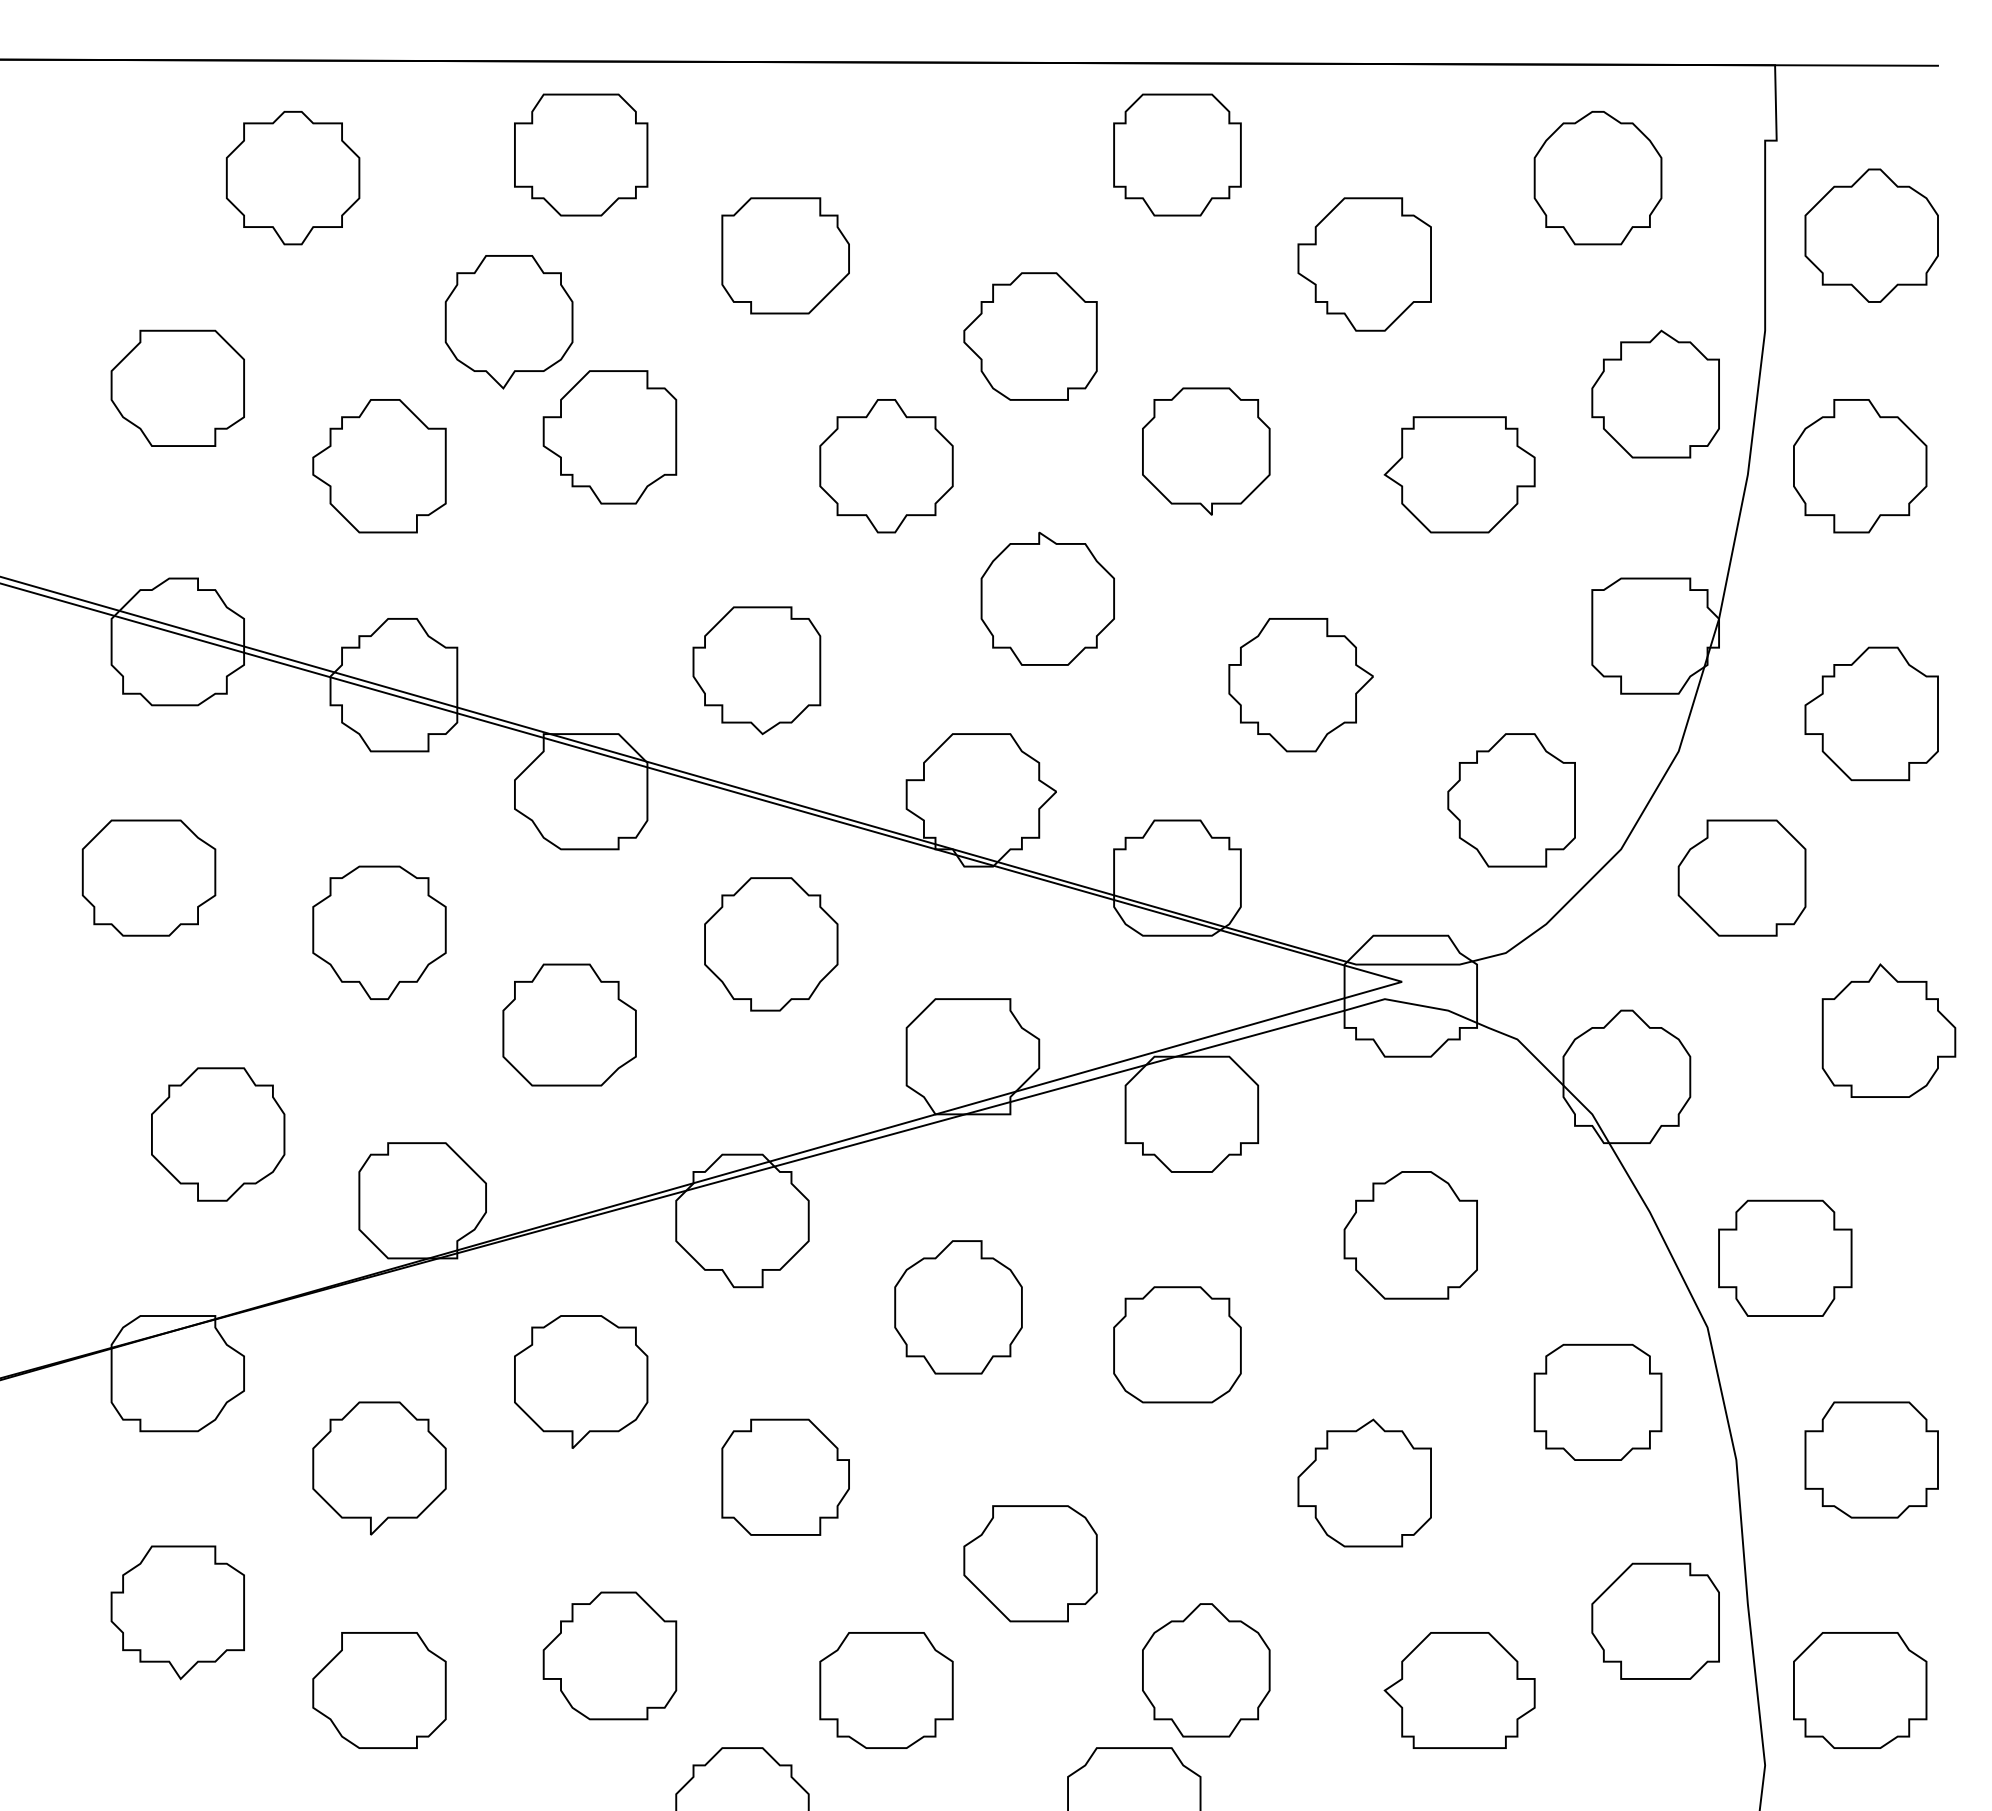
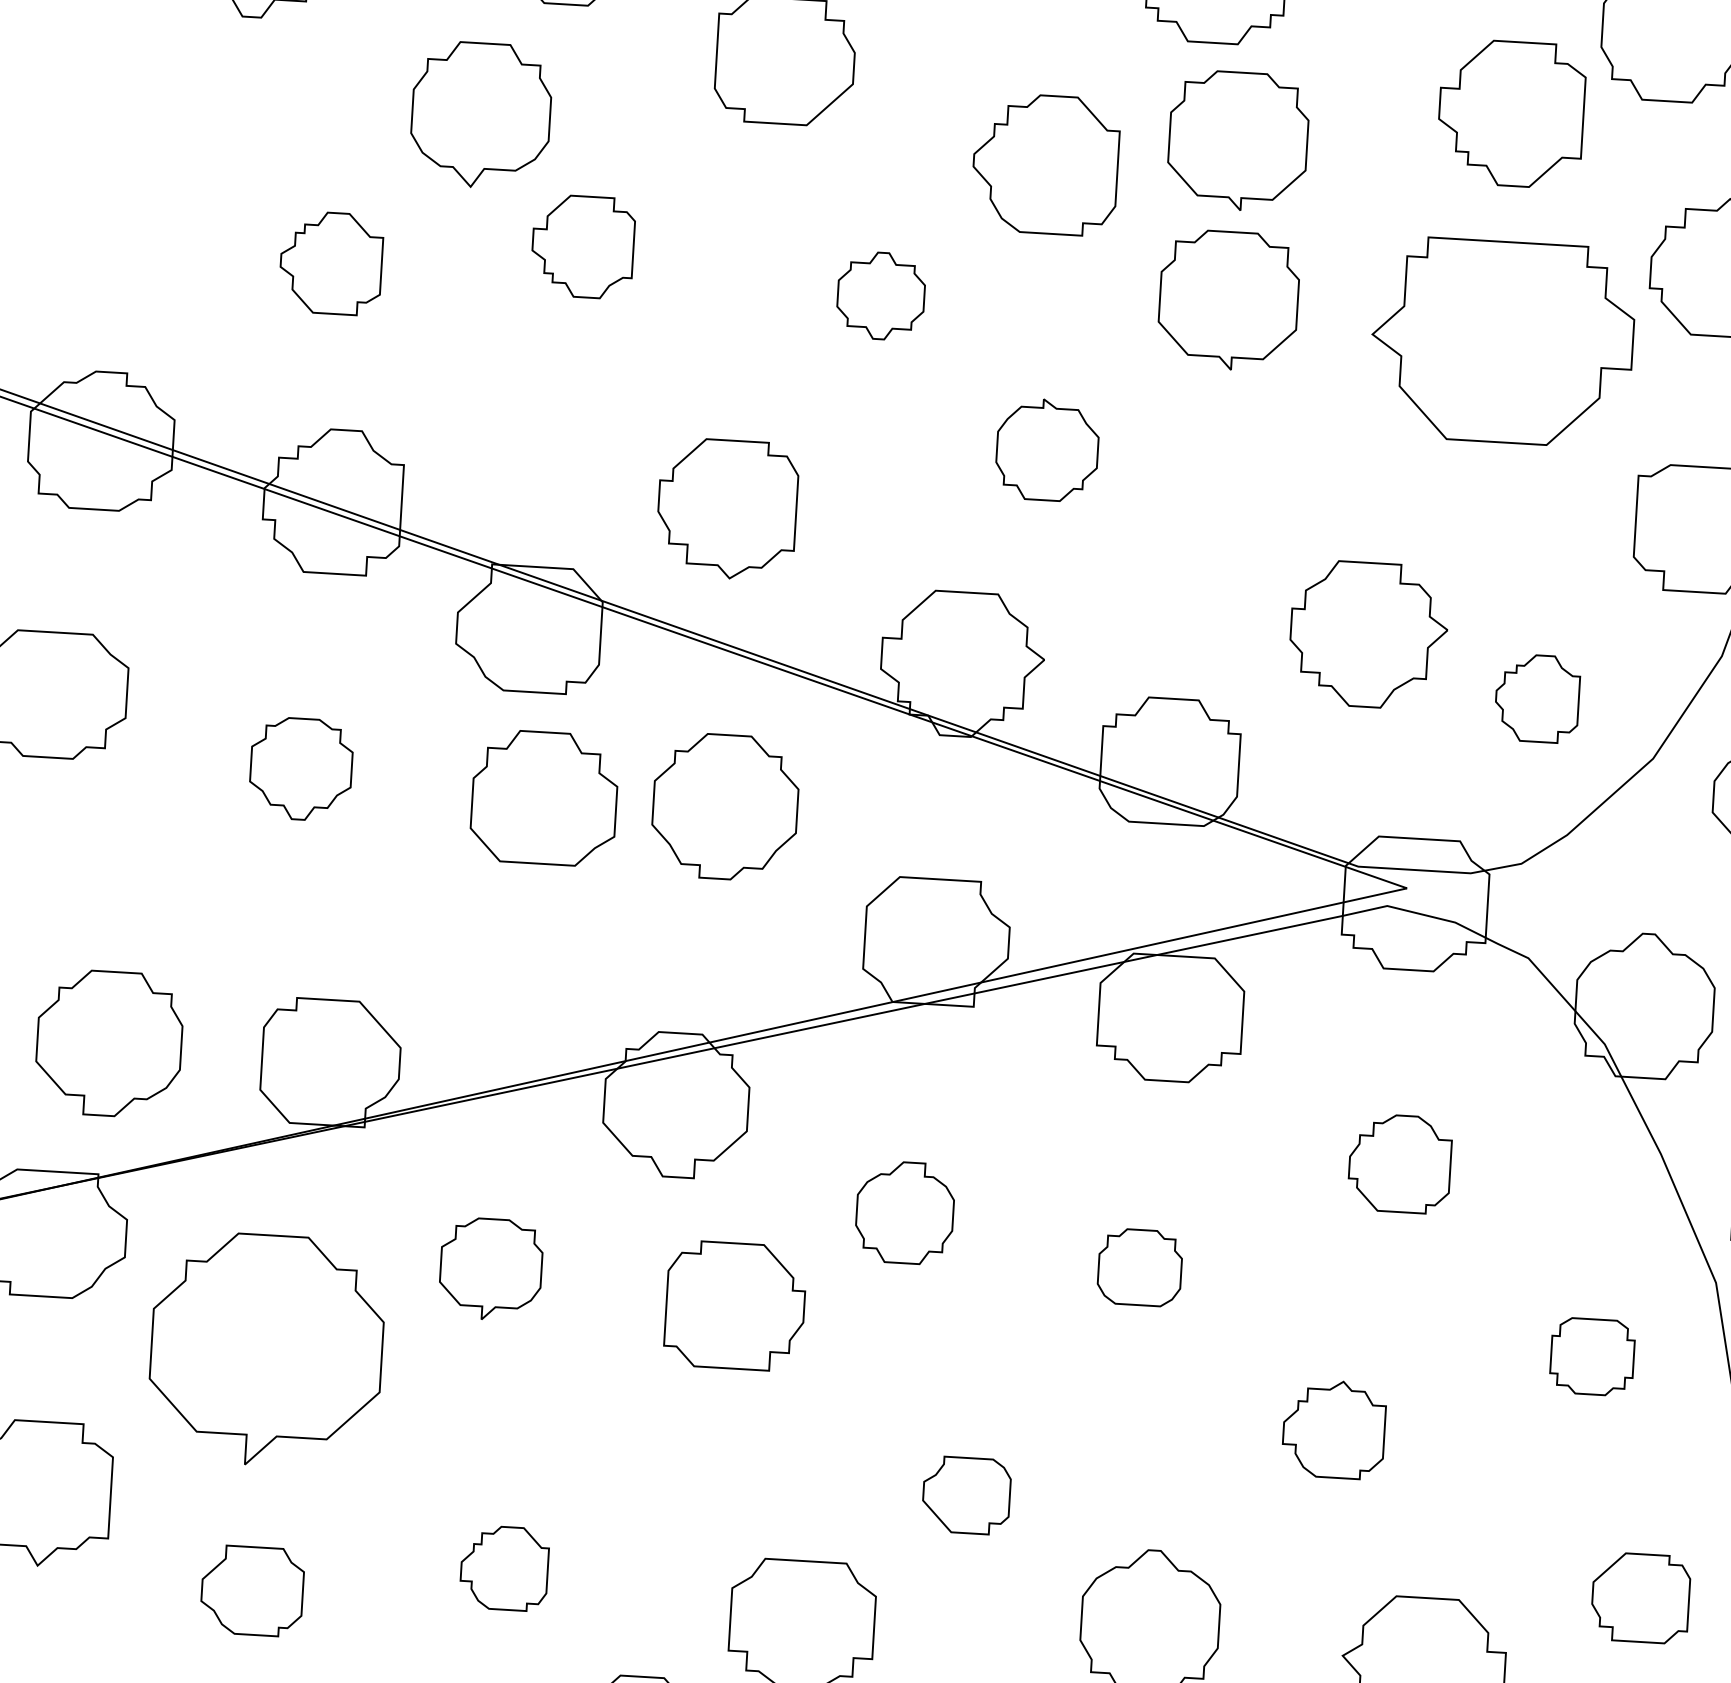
part: (1364, 264) -> (1511, 113), moved
part: (1206, 304) -> (1238, 141), added
part: (177, 387) -> (117, 164), removed
part: (609, 437) -> (582, 246), size x0.7
part: (379, 466) -> (331, 263), size x0.7
part: (886, 466) -> (881, 296), size x0.6
part: (1459, 474) -> (1502, 341), size x1.6
part: (1047, 598) -> (1047, 449), size x0.7
part: (1300, 685) -> (1368, 635), moved
part: (1511, 800) -> (1537, 698), size x0.6
part: (379, 932) -> (301, 768), size x0.7
part: (569, 1024) -> (544, 797), moved
part: (218, 1134) -> (109, 1043), moved
part: (1410, 1235) -> (1399, 1163), size x0.7
part: (958, 1307) -> (905, 1212), size x0.7
part: (1177, 1344) -> (1140, 1267), size x0.6
part: (581, 1381) -> (491, 1268), size x0.7
part: (1597, 1401) -> (1591, 1356), size x0.6
part: (379, 1468) -> (266, 1350), size x1.6
part: (785, 1476) -> (735, 1305), moved
part: (1364, 1482) -> (1334, 1428), size x0.7
part: (1030, 1563) -> (966, 1495), size x0.6
part: (1655, 1620) -> (1640, 1597), size x0.7
part: (609, 1655) -> (504, 1567), size x0.6
part: (379, 1690) -> (252, 1590), size x0.7

